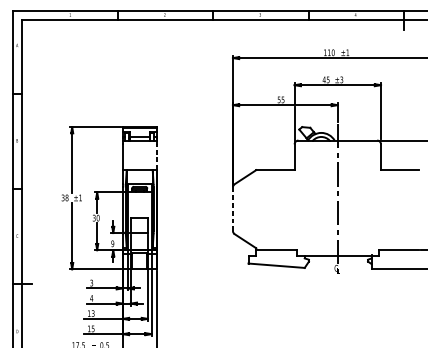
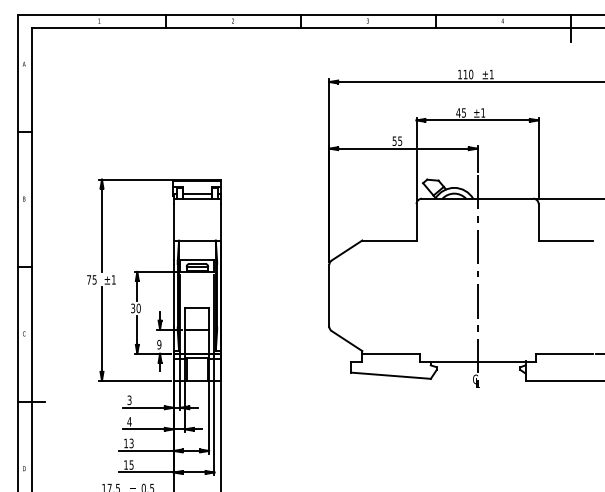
text: (341, 79) -> (483, 112), ±3 -> ±1
line: (156, 156) -> (221, 221), dashed -> solid
text: (64, 197) -> (91, 279), 38 -> 75
line: (233, 209) -> (329, 295), dashed -> solid

